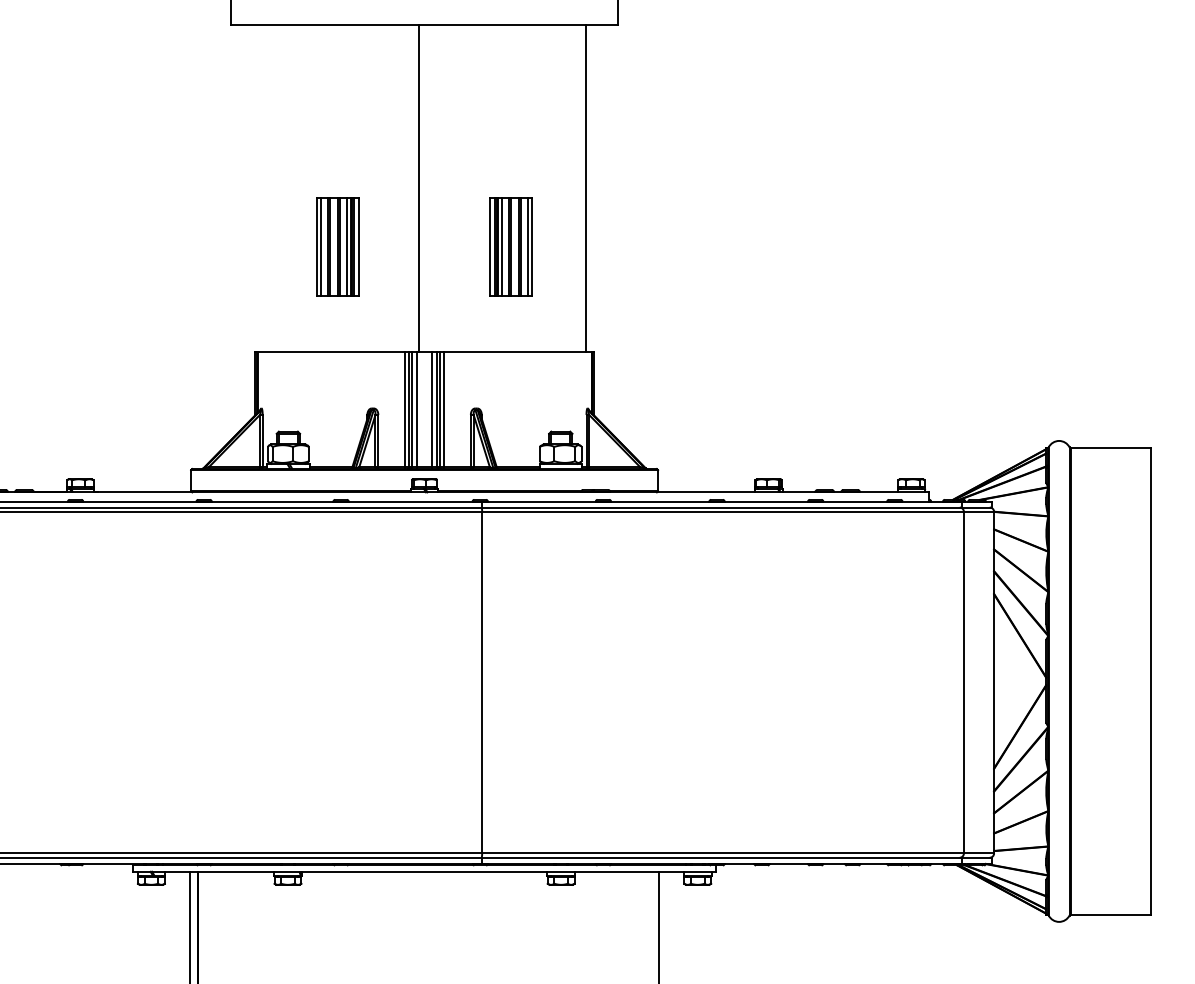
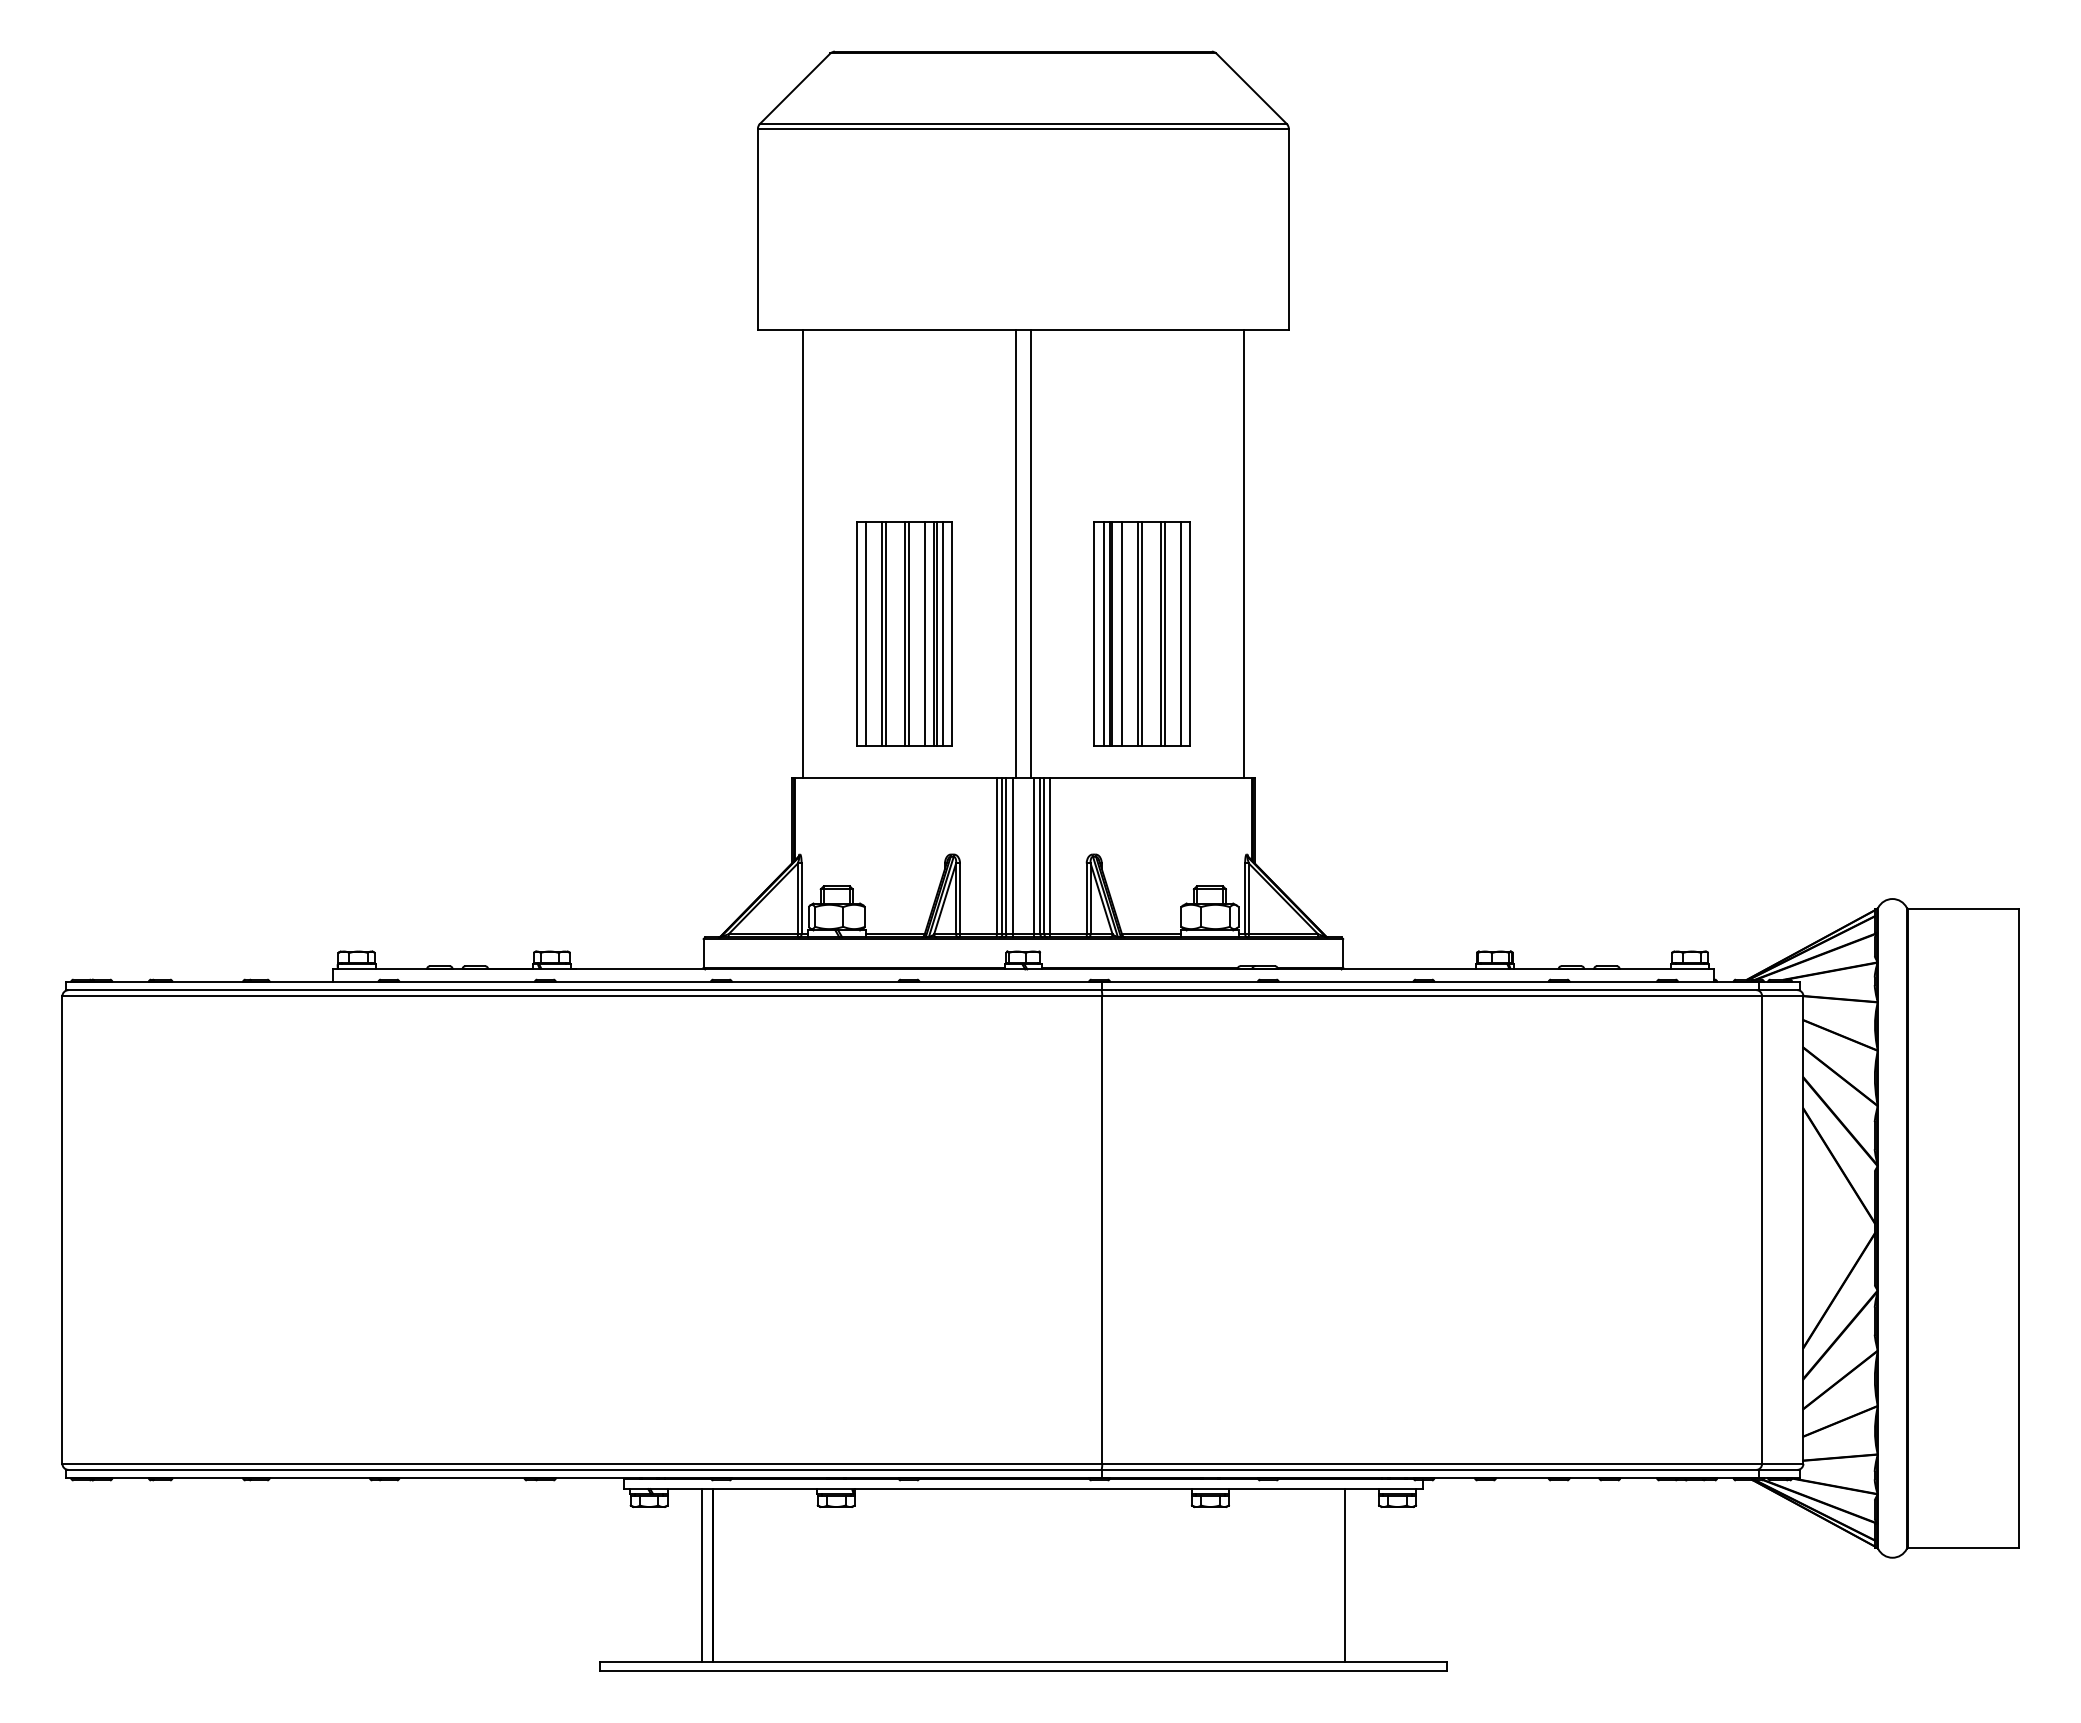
line: (263, 188) -> (802, 553), added
line: (430, 188) -> (1031, 553), added
part: (337, 247) -> (904, 633), size x1.67
part: (510, 247) -> (1141, 633), size x1.67

